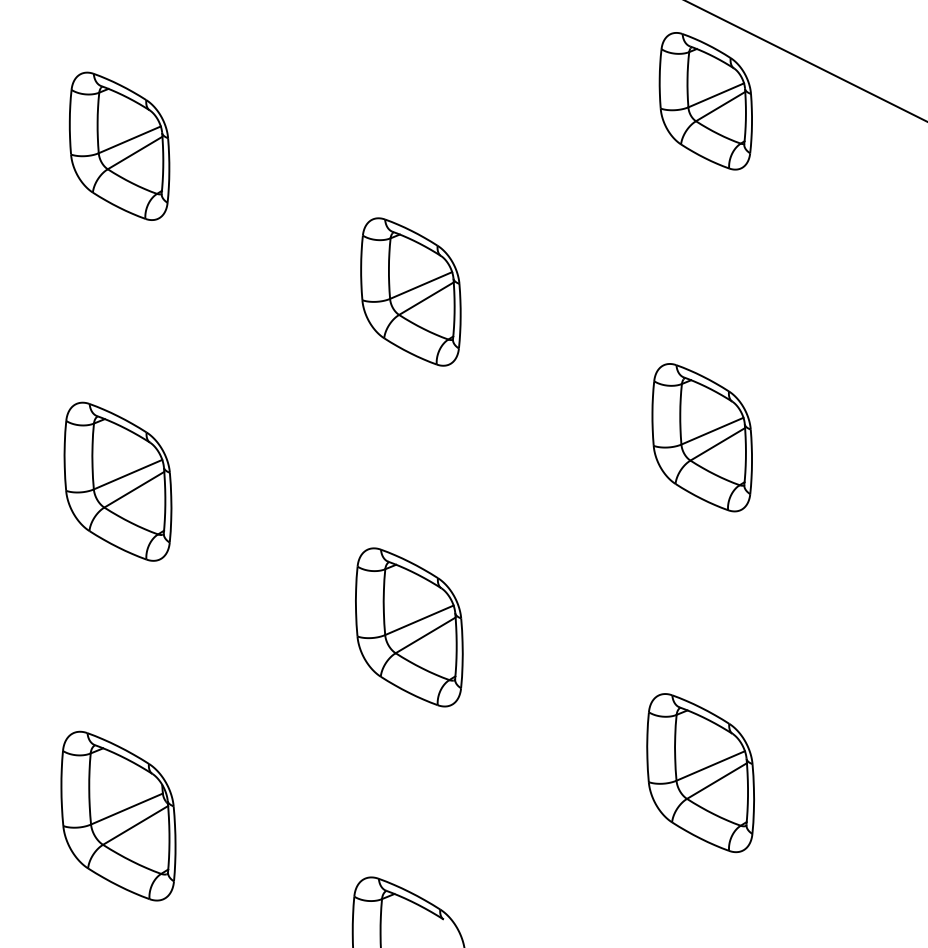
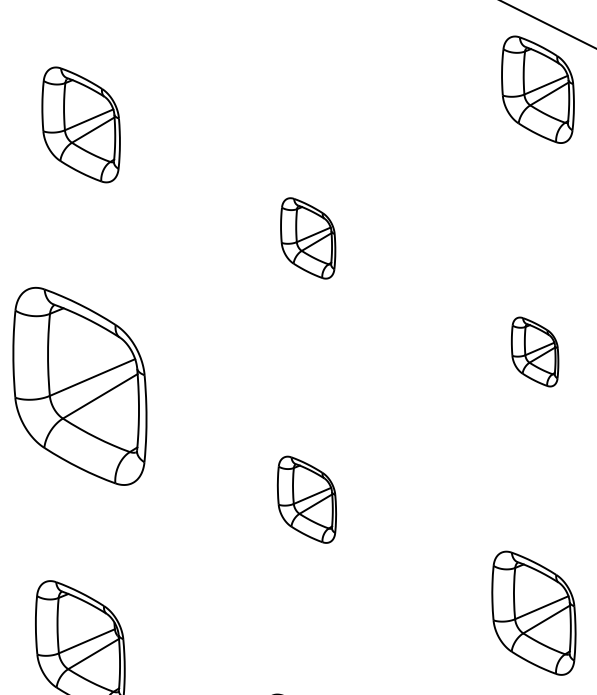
part: (410, 291) -> (307, 238), size x0.7
part: (701, 437) -> (534, 351), size x0.6
part: (117, 481) -> (79, 386), size x1.6
part: (409, 627) -> (307, 499), size x0.7

